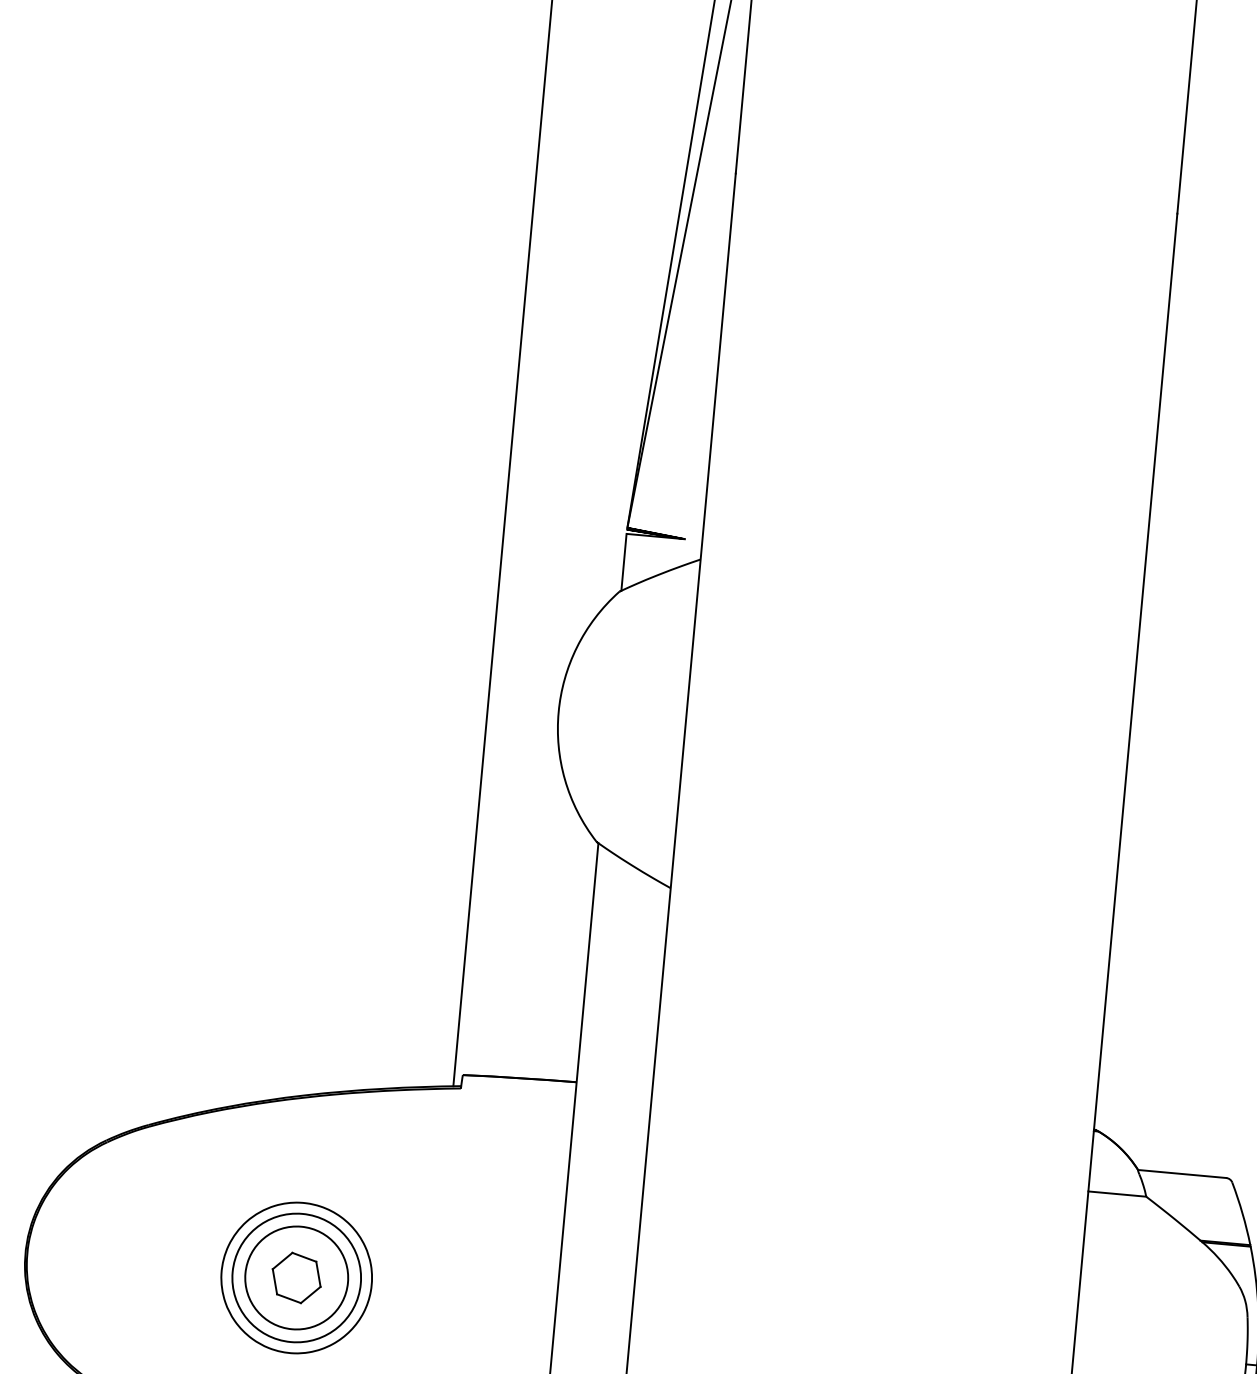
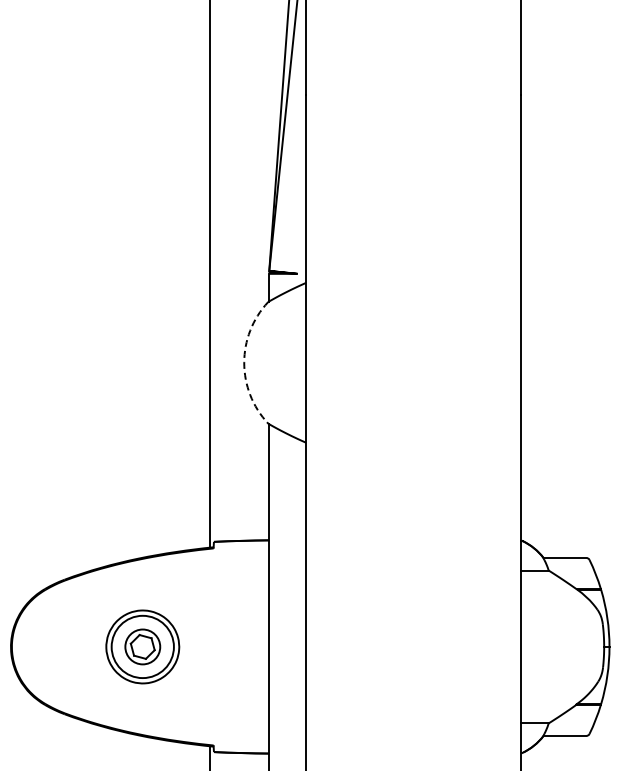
arc: (559, 711) -> (244, 362), solid -> dashed
circle: (296, 1276) -> (142, 646), size x0.7

